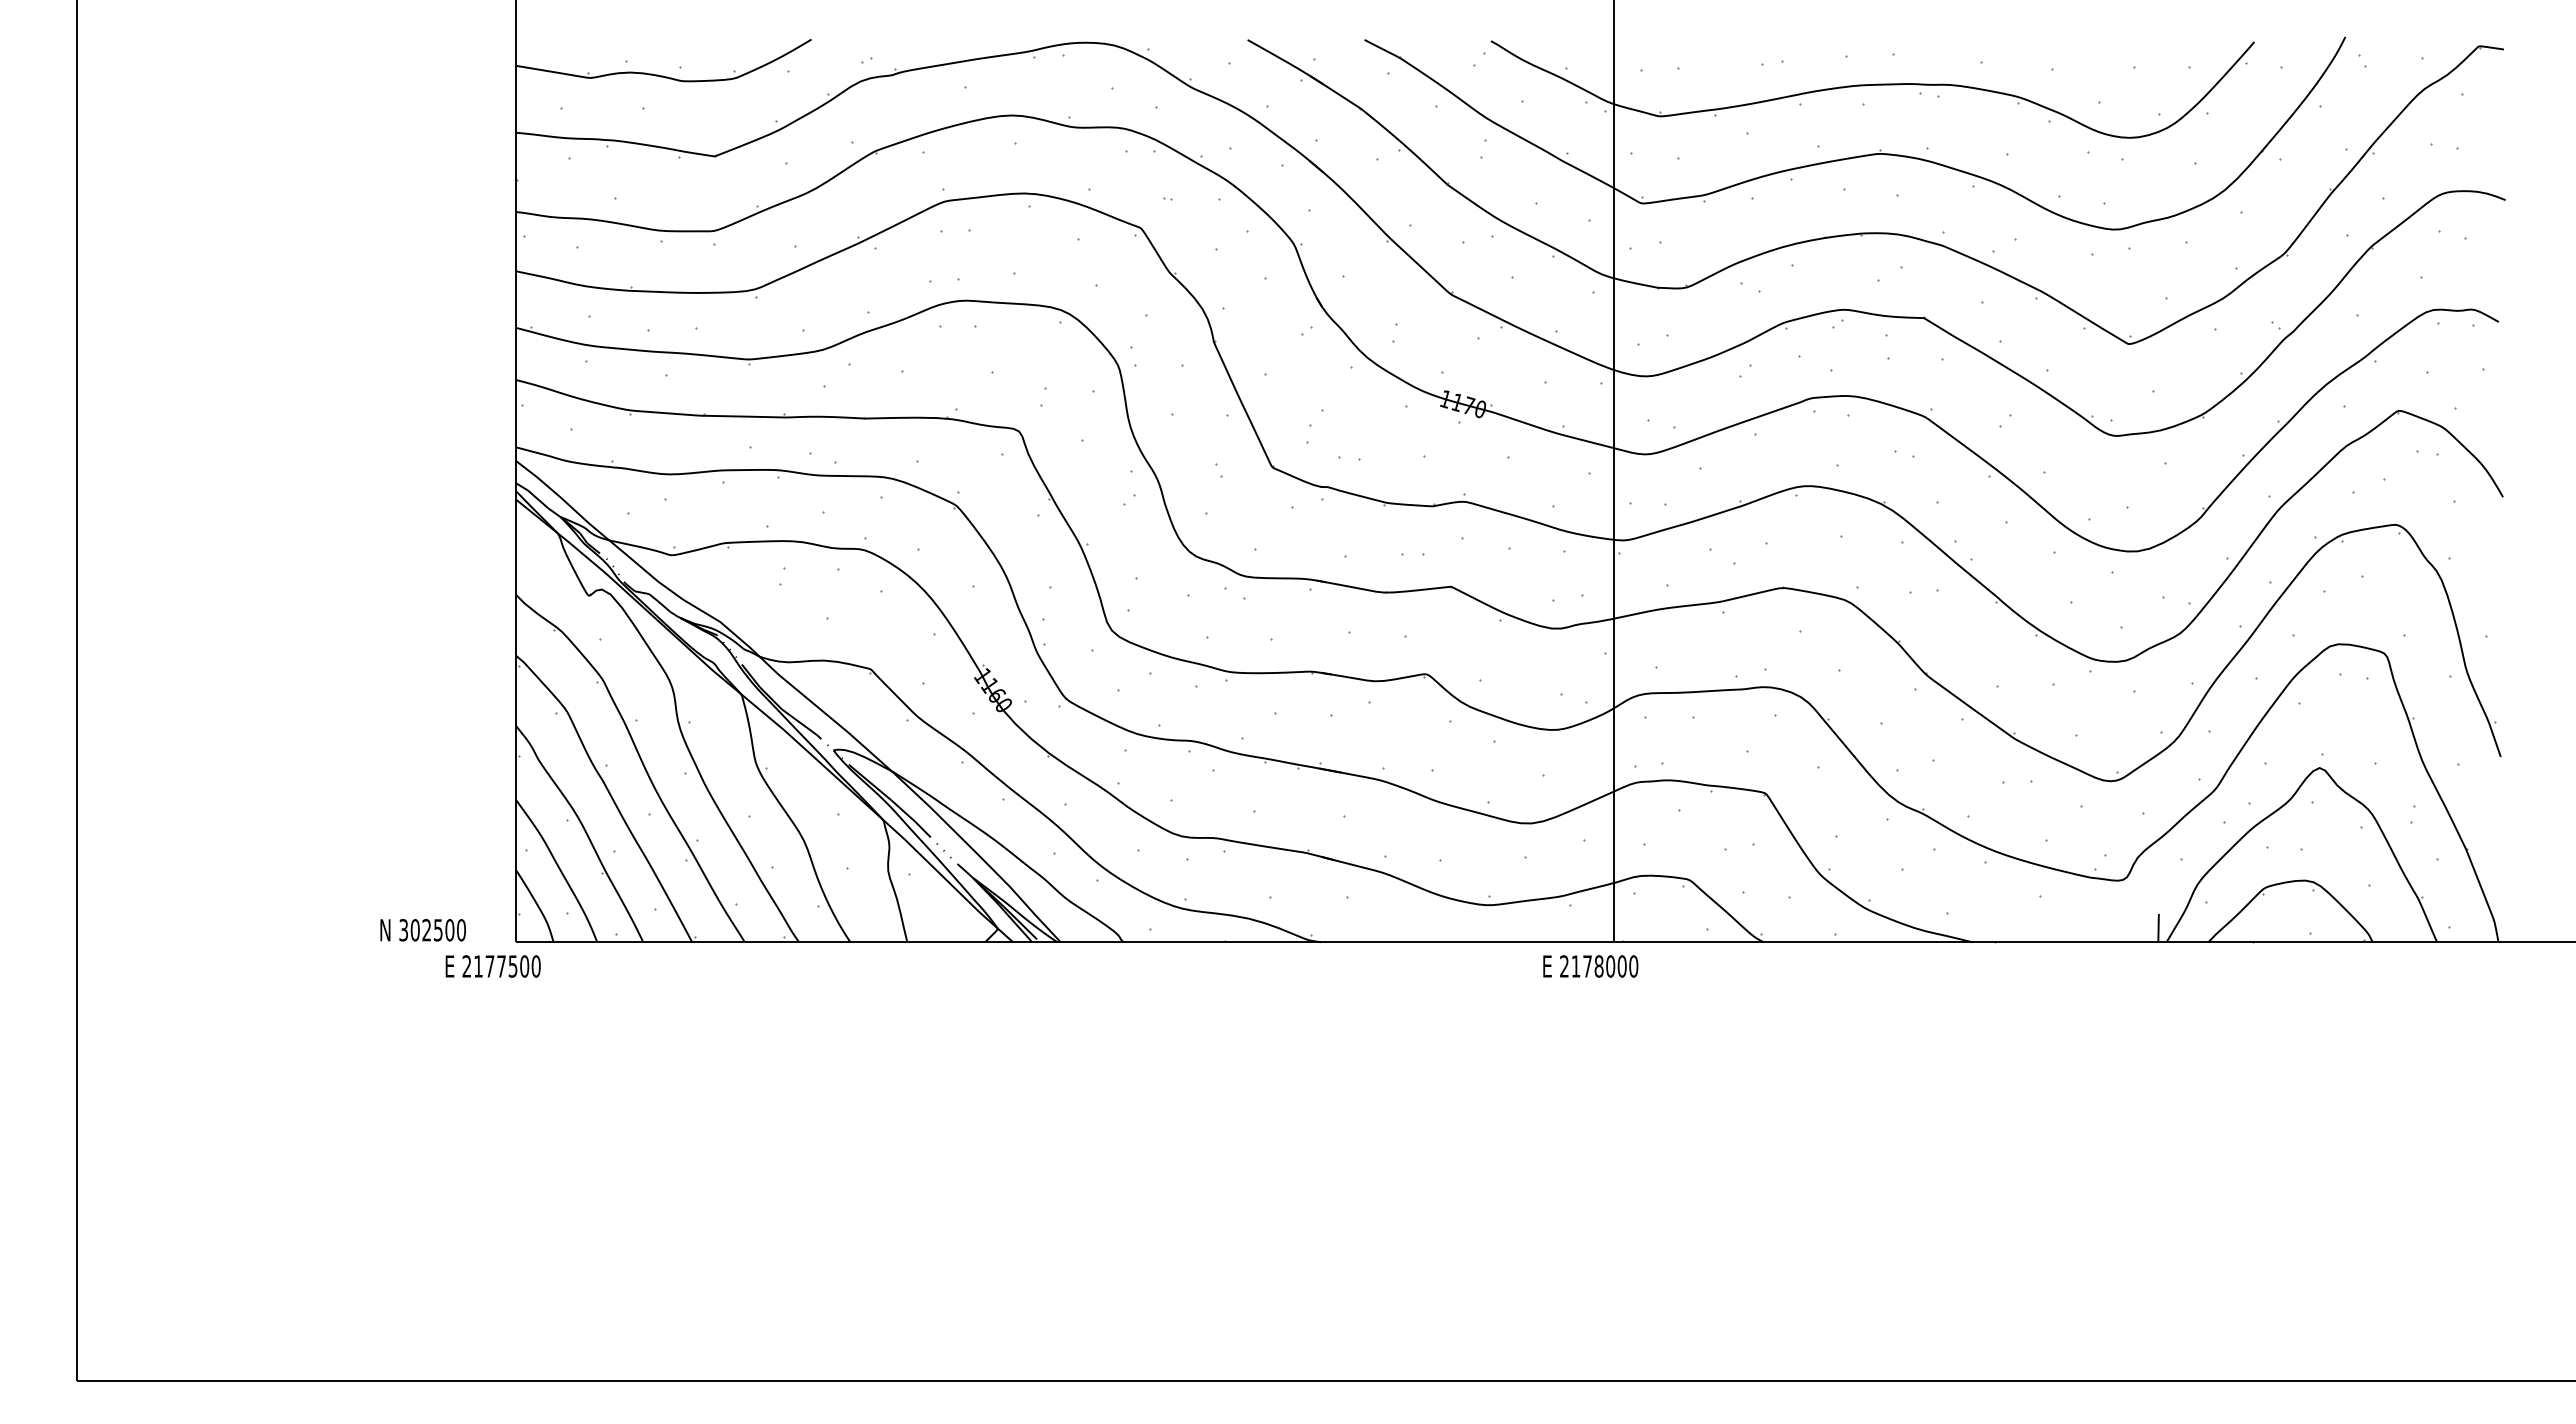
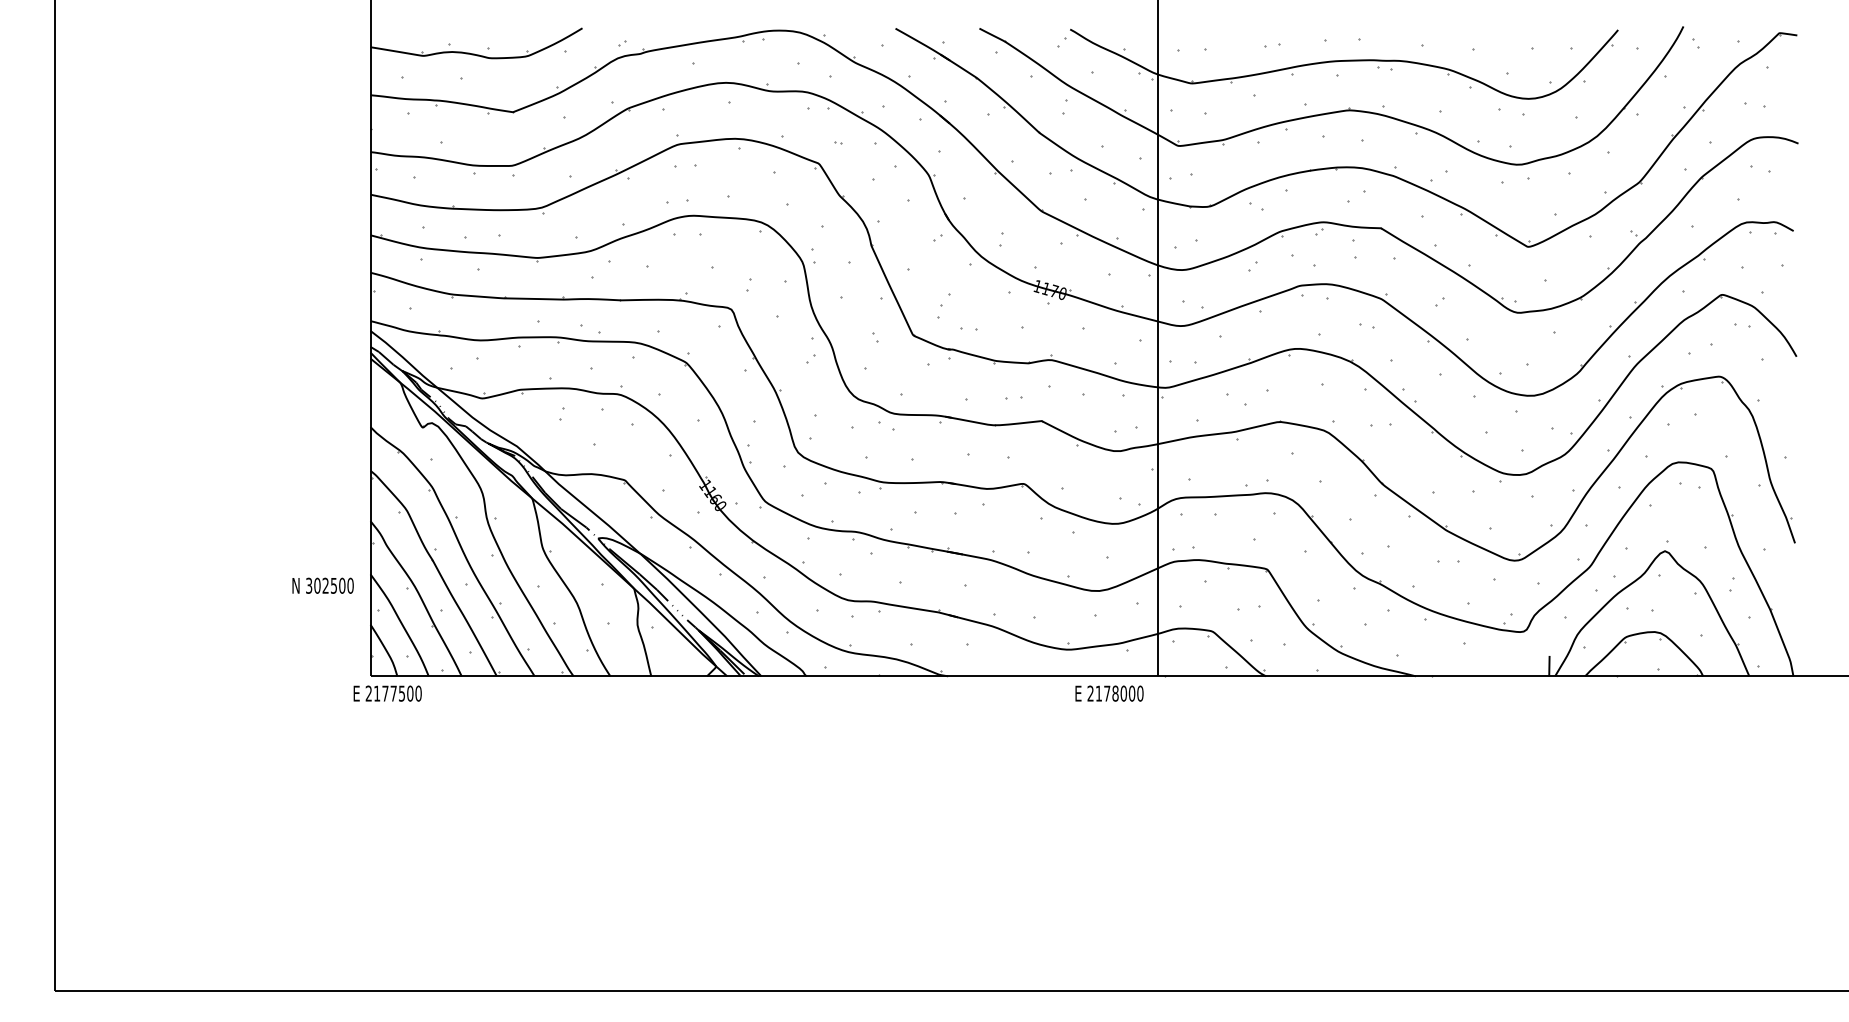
text: (422, 930) -> (322, 586), moved
text: (492, 966) -> (387, 693), moved
text: (1590, 966) -> (1109, 693), moved

